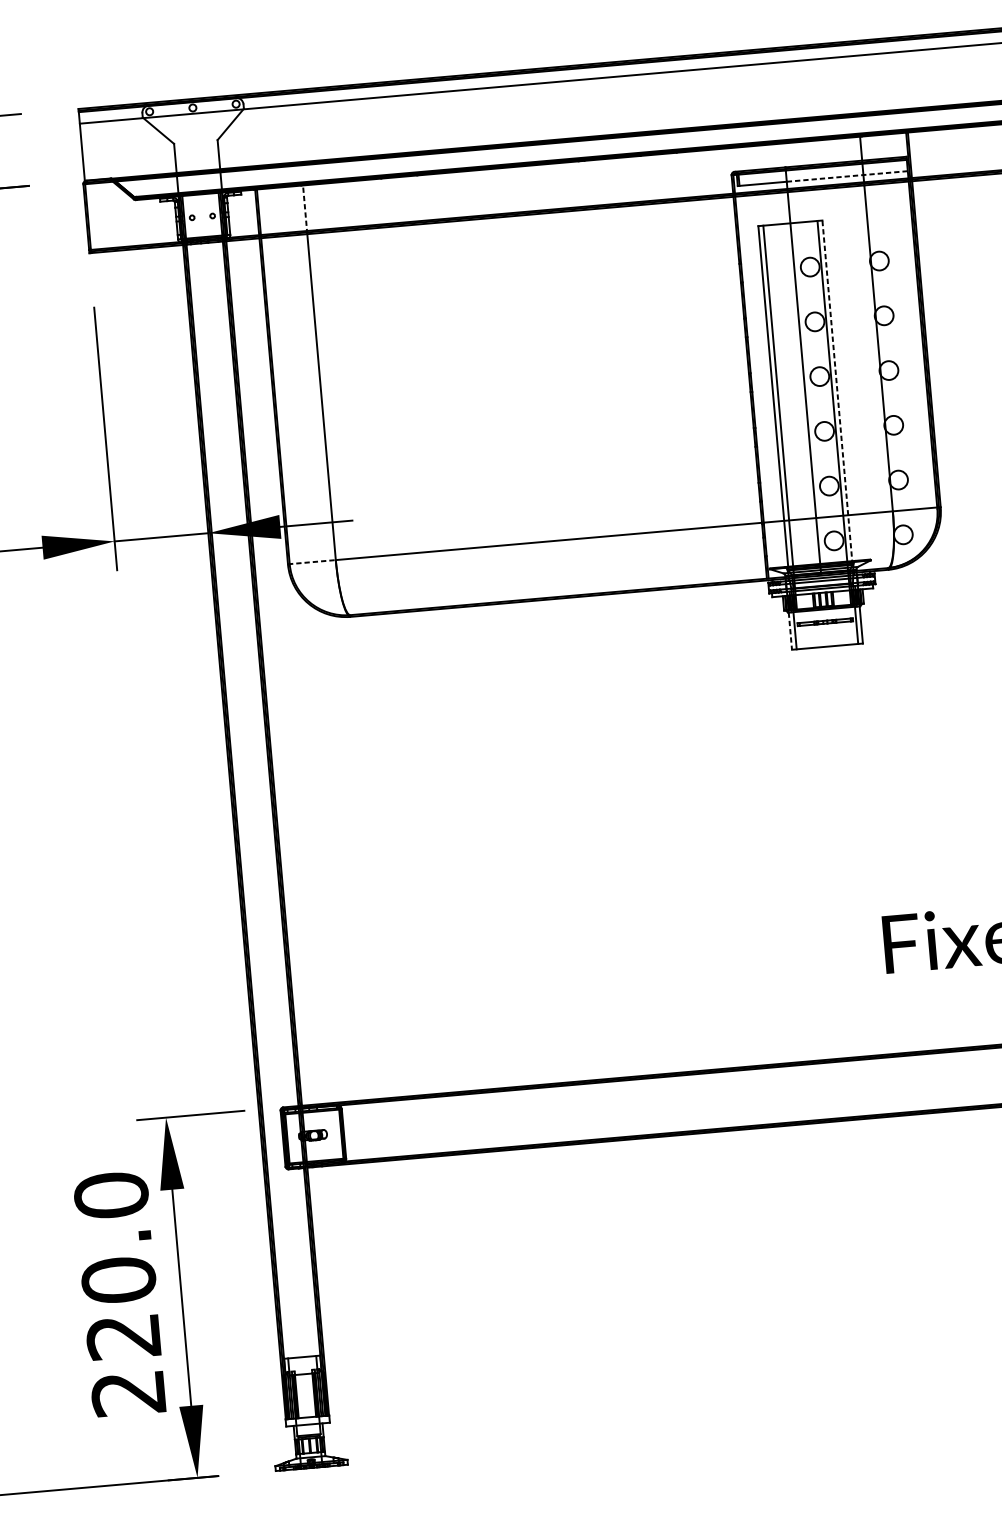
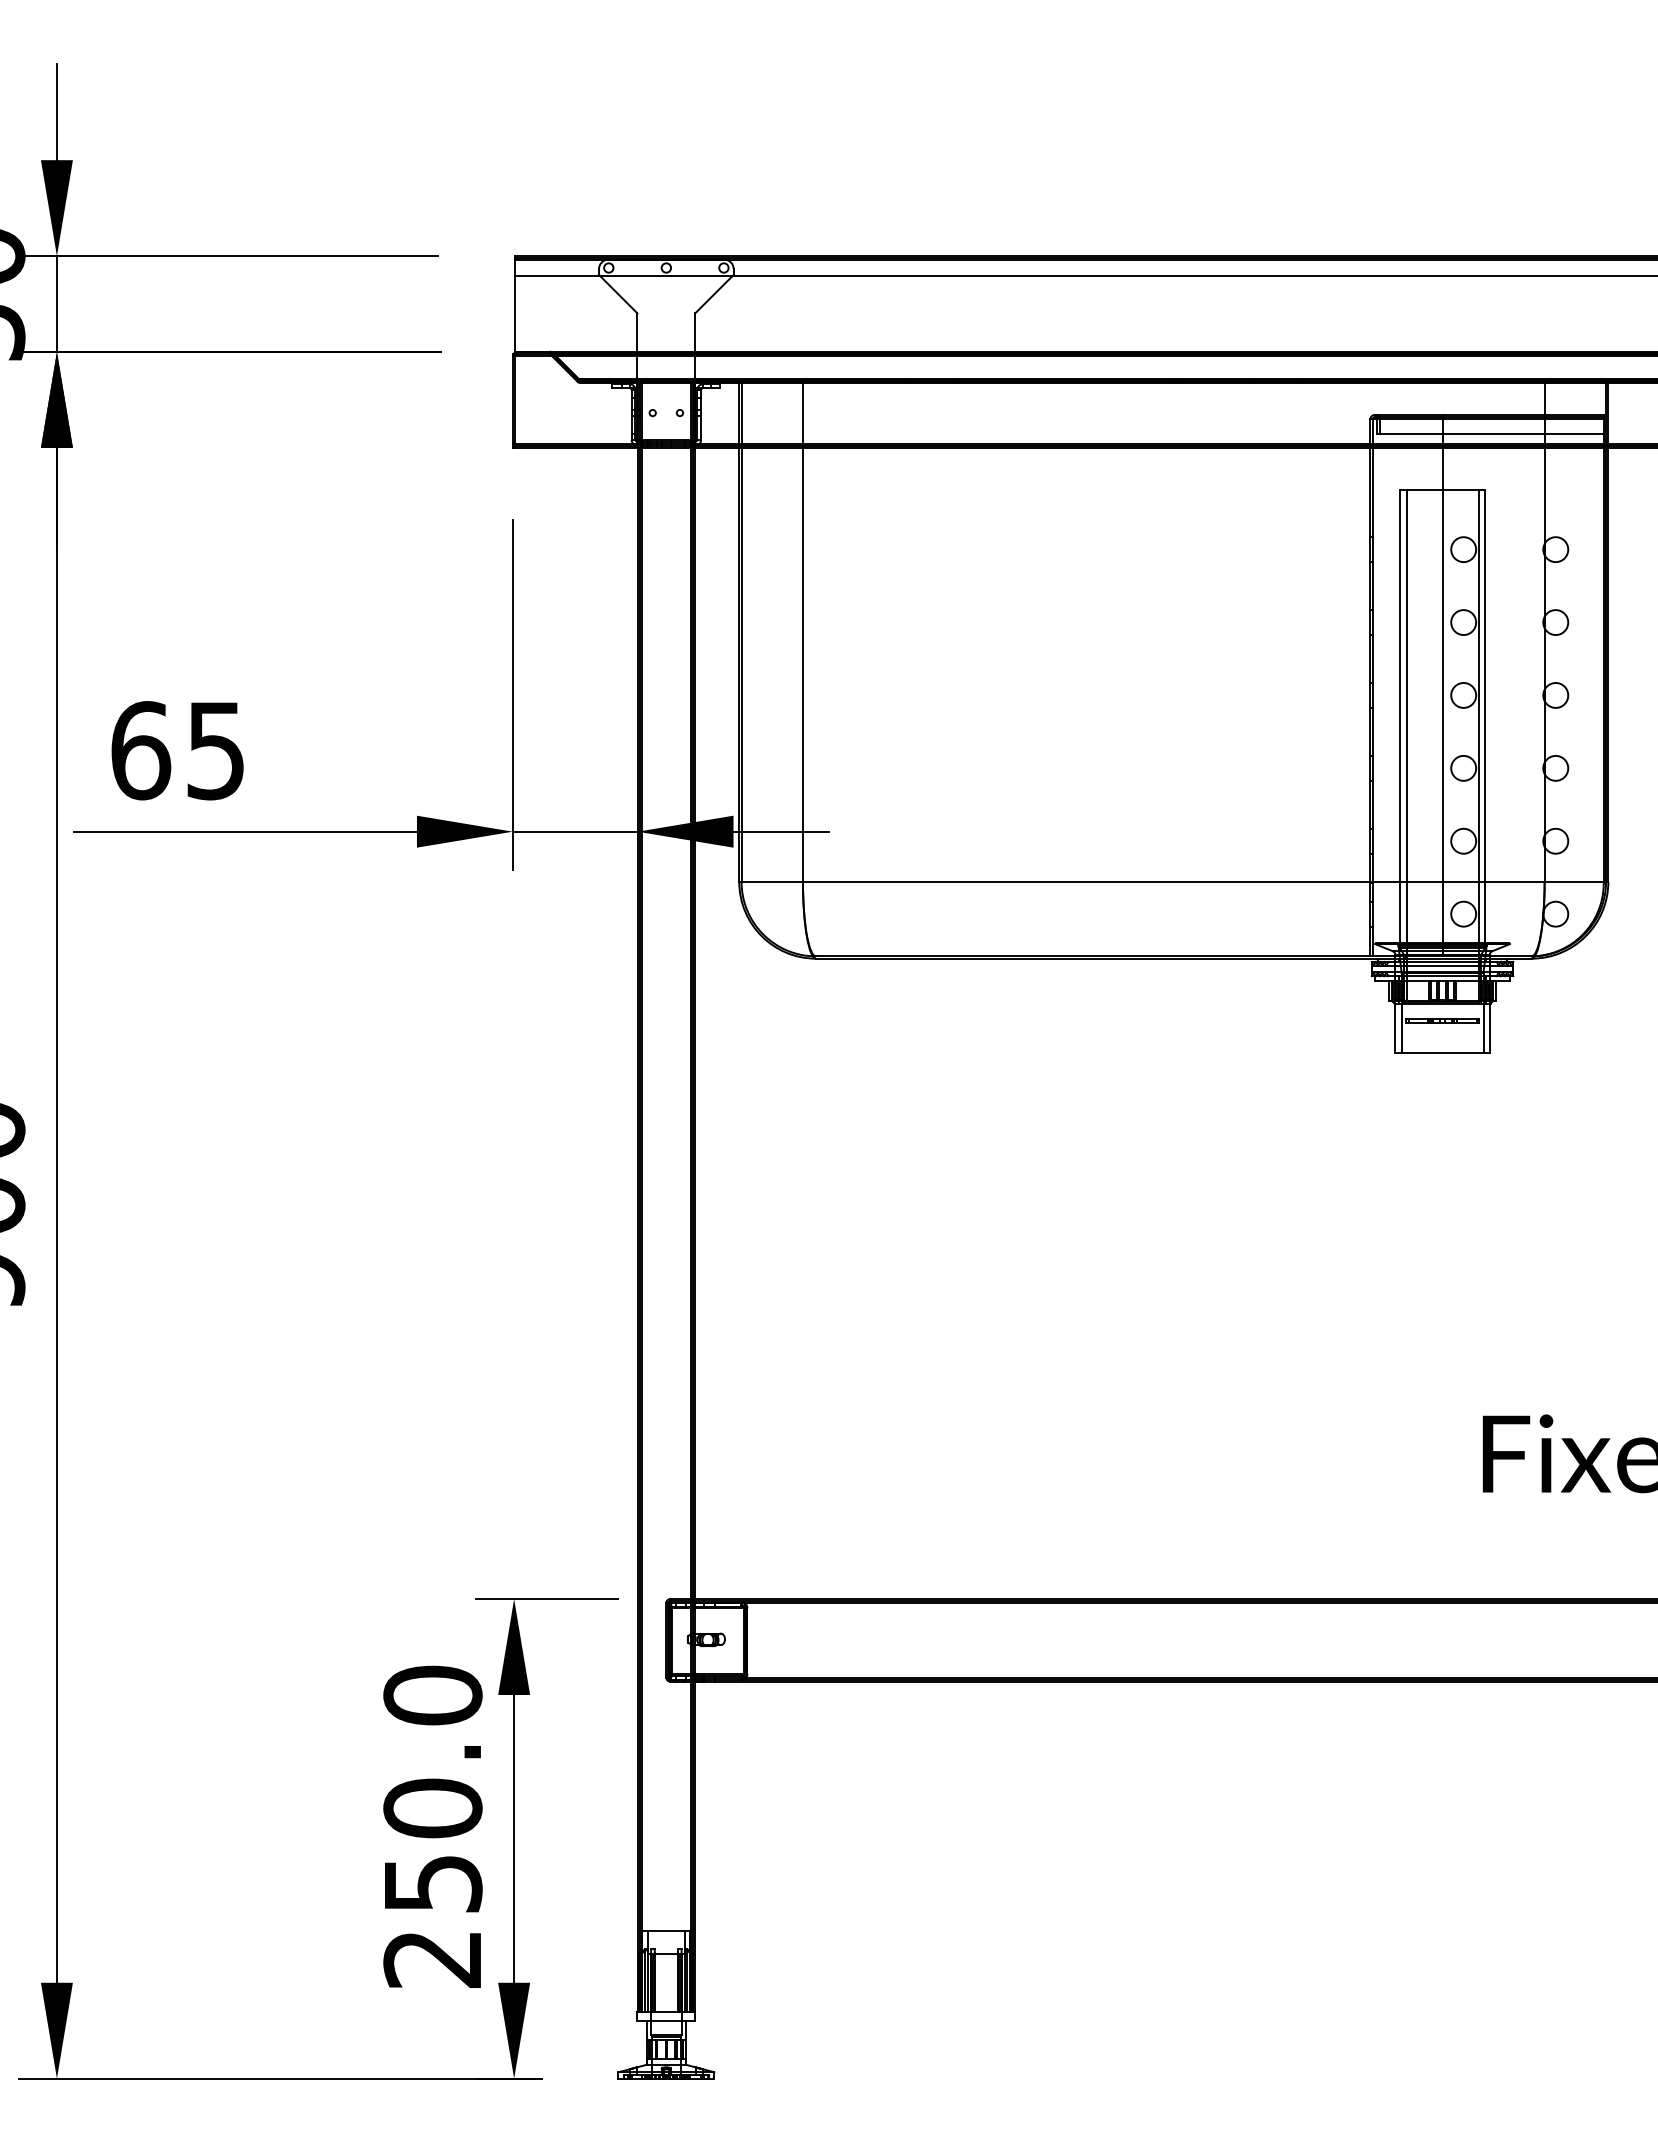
line: (847, 176) -> (1523, 434), dashed -> solid
line: (304, 209) -> (802, 415), dashed -> solid
line: (837, 392) -> (1485, 718), dashed -> solid
line: (312, 561) -> (771, 881), dashed -> solid
line: (790, 631) -> (1395, 1028), dashed -> solid
text: (123, 1337) -> (432, 1884), 220.0 -> 250.0

